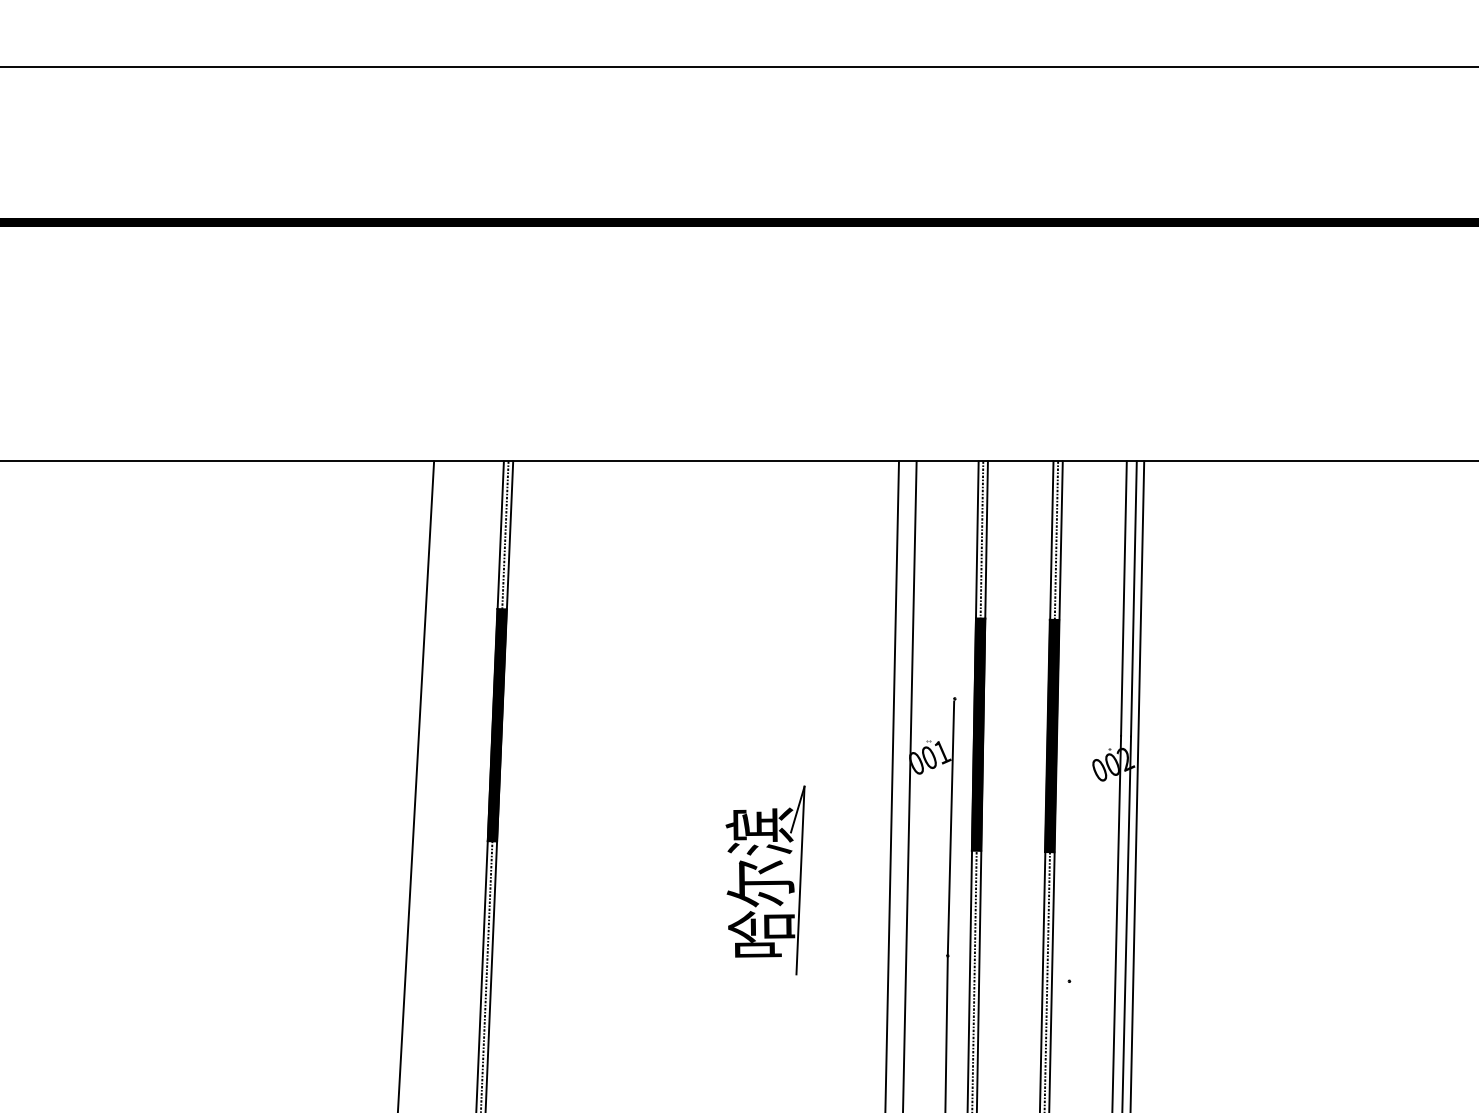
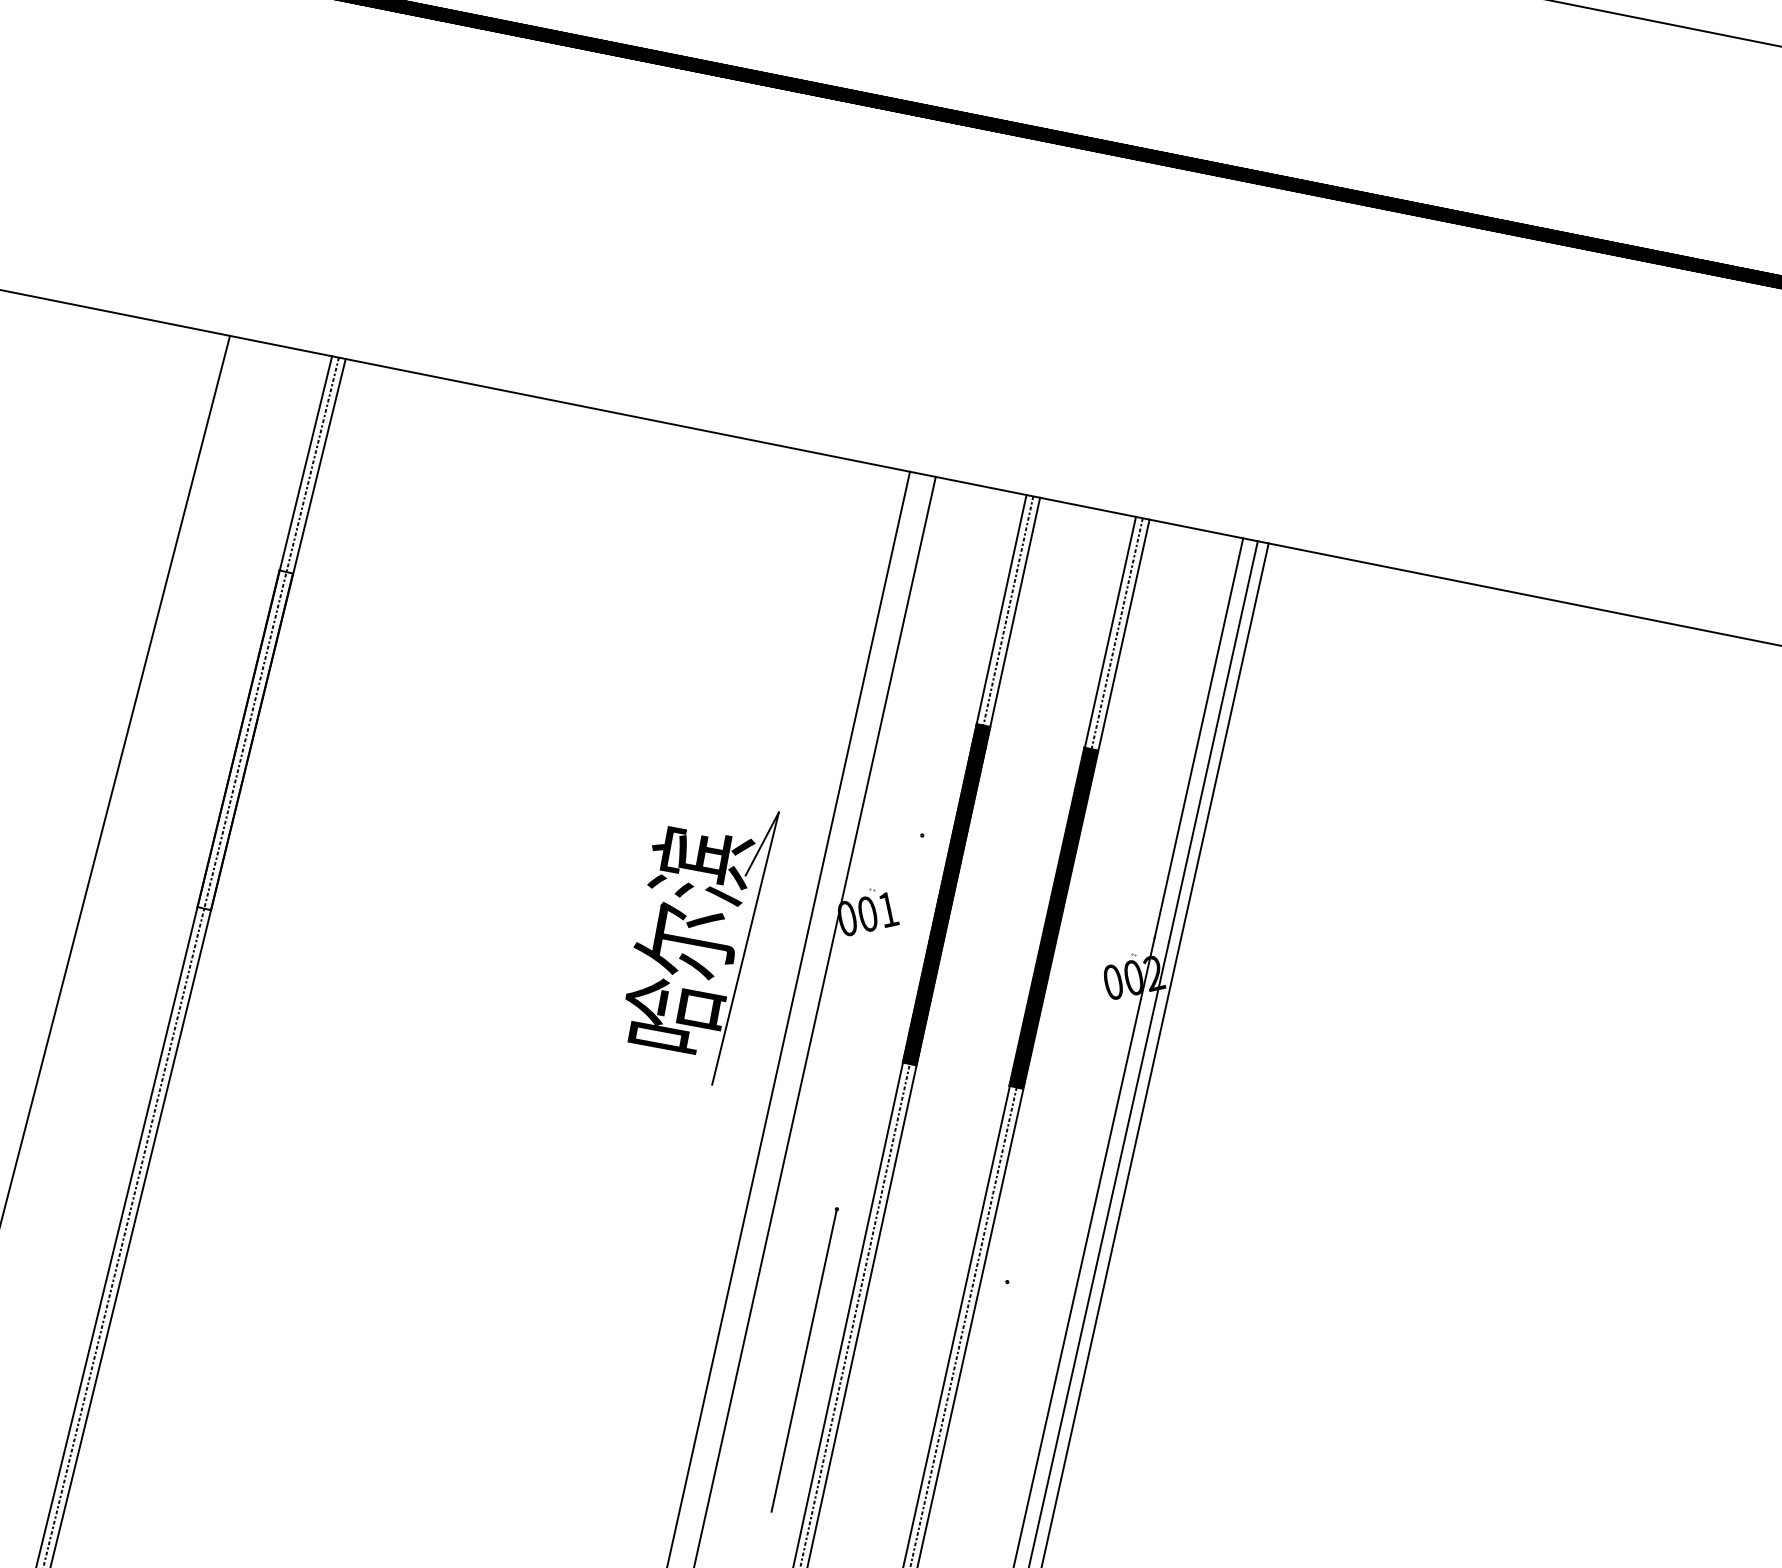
fill: (496, 725) -> (244, 740), removed
line: (950, 828) -> (878, 1023), removed
part: (765, 880) -> (694, 938), moved

